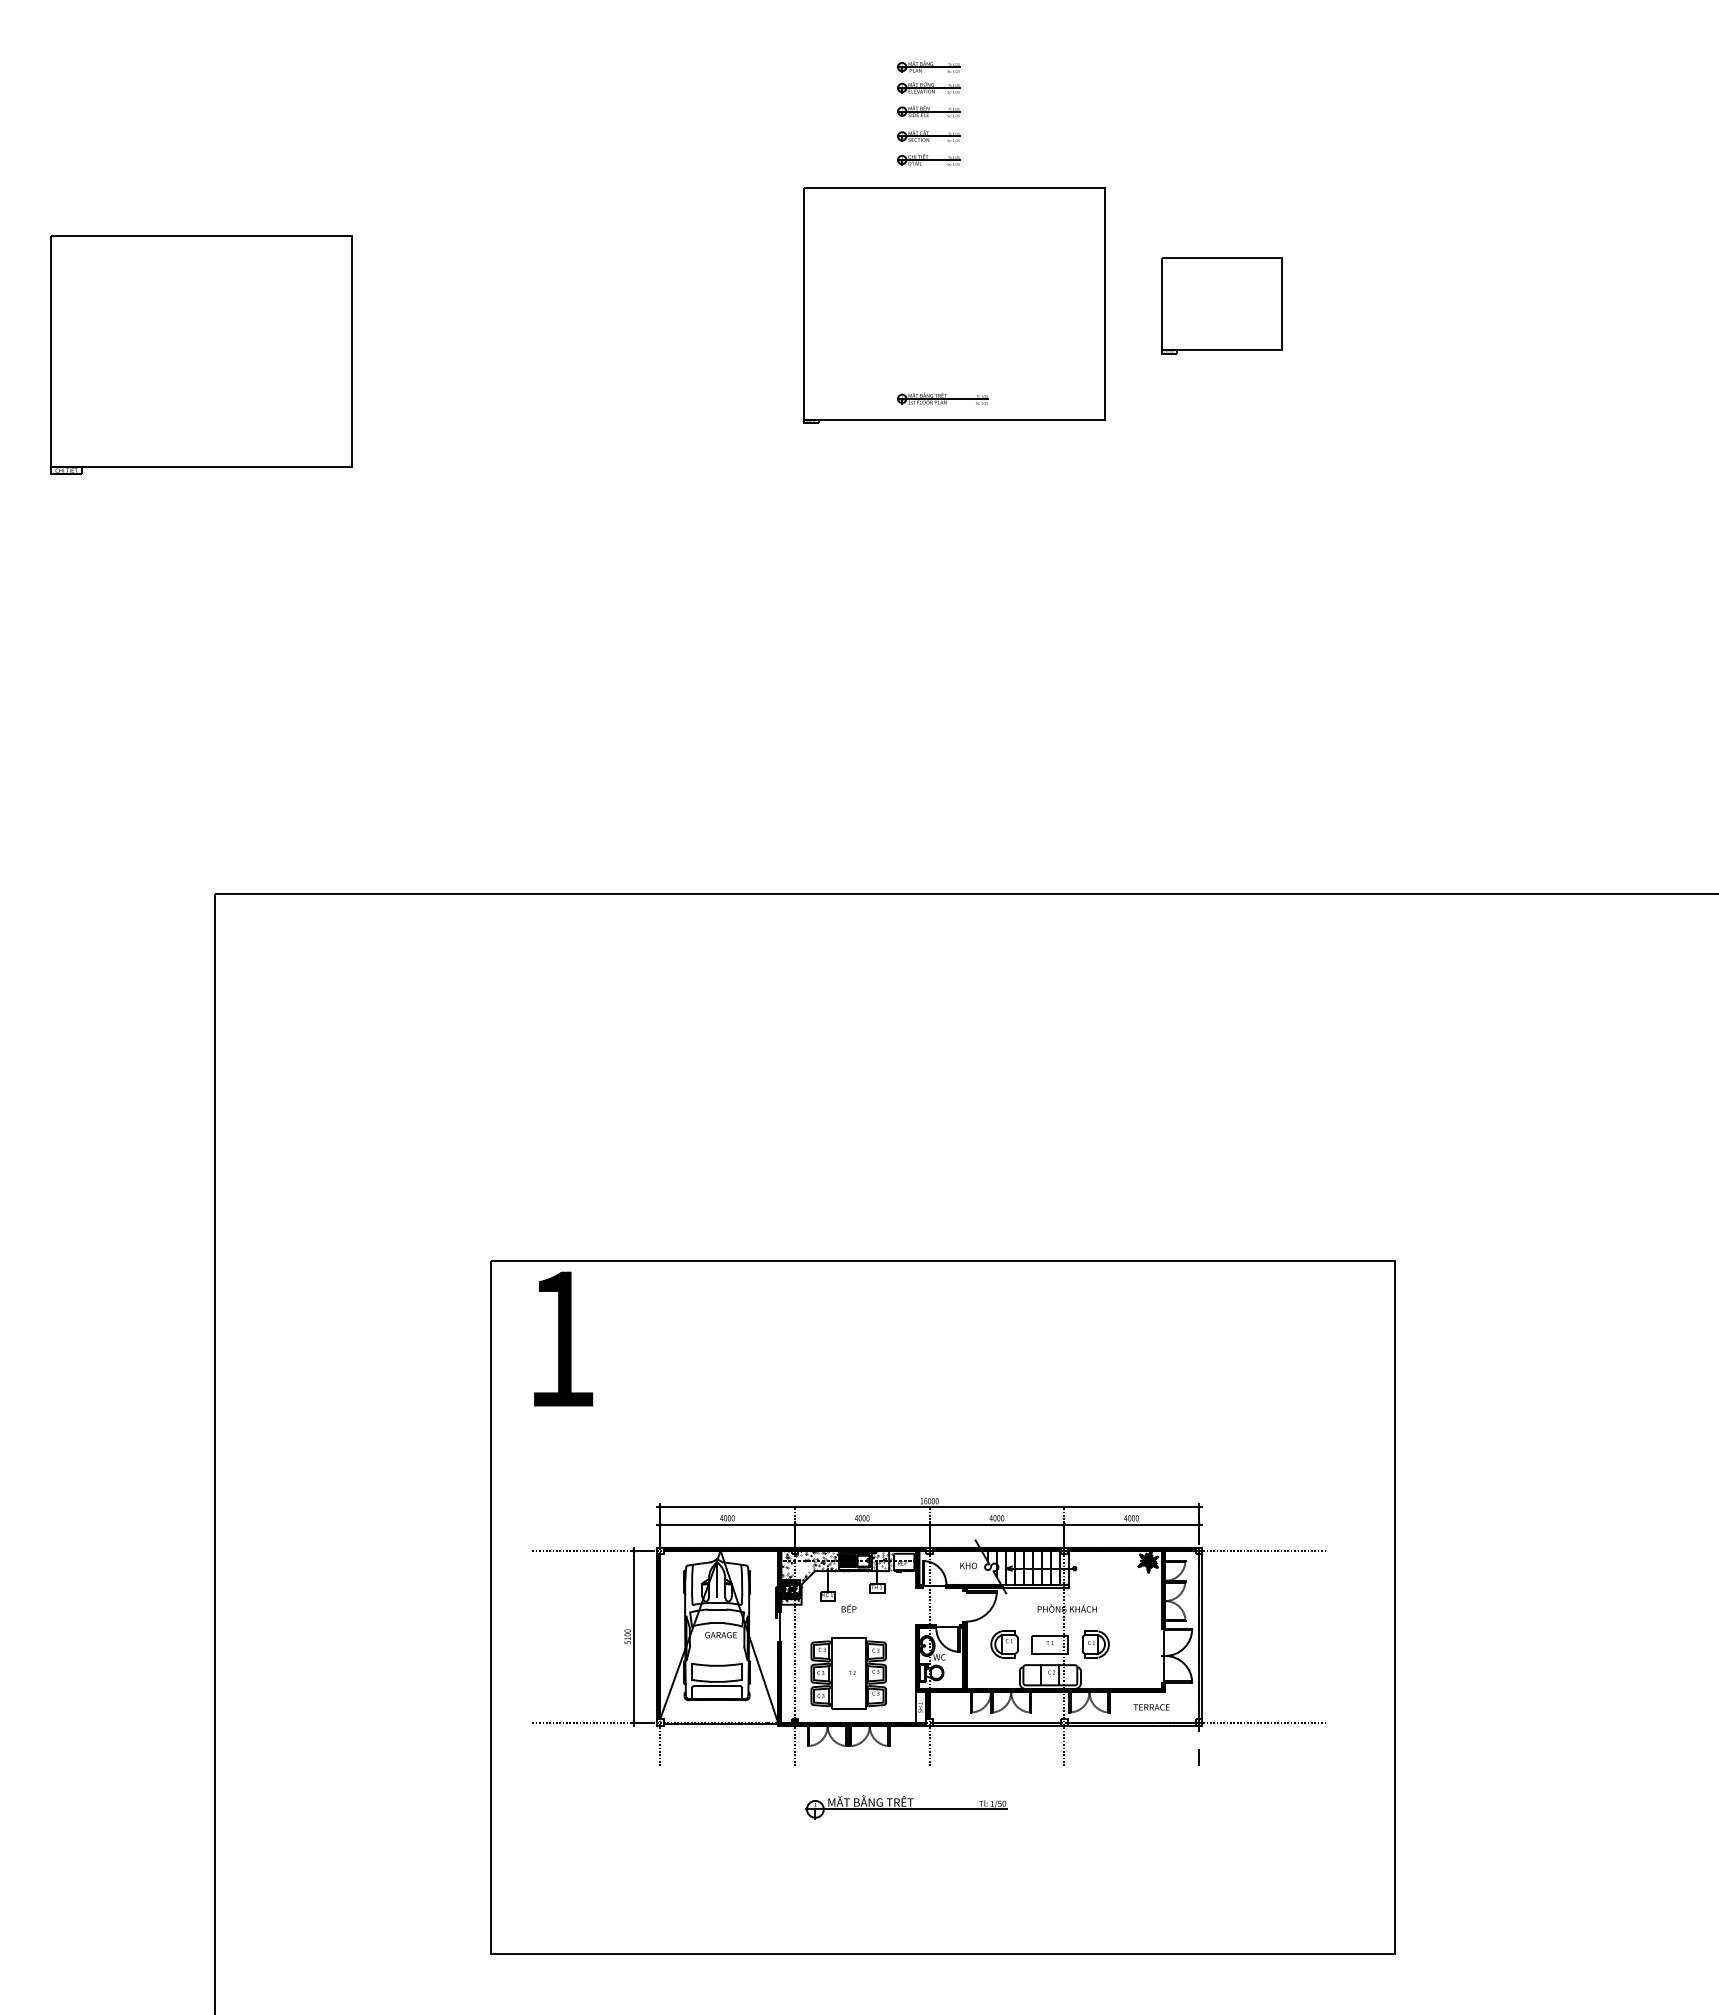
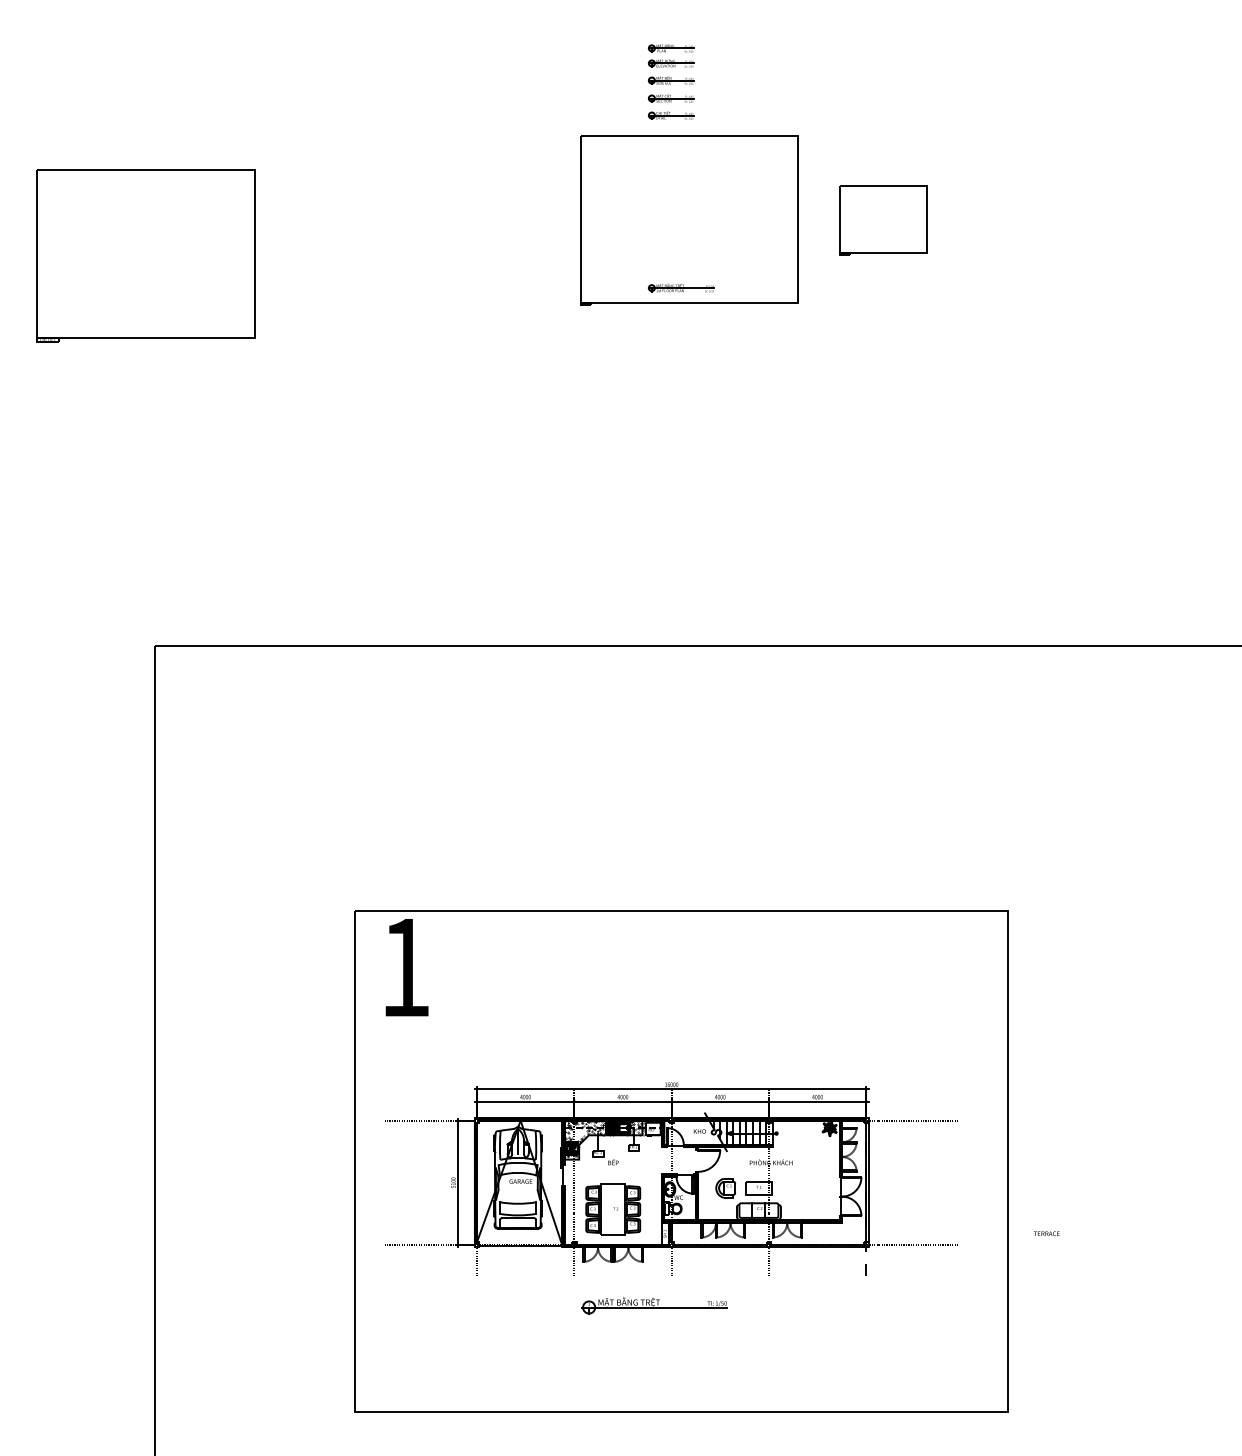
part: (1095, 1644) -> (791, 1188), removed
text: (1151, 1707) -> (1046, 1233), moved

